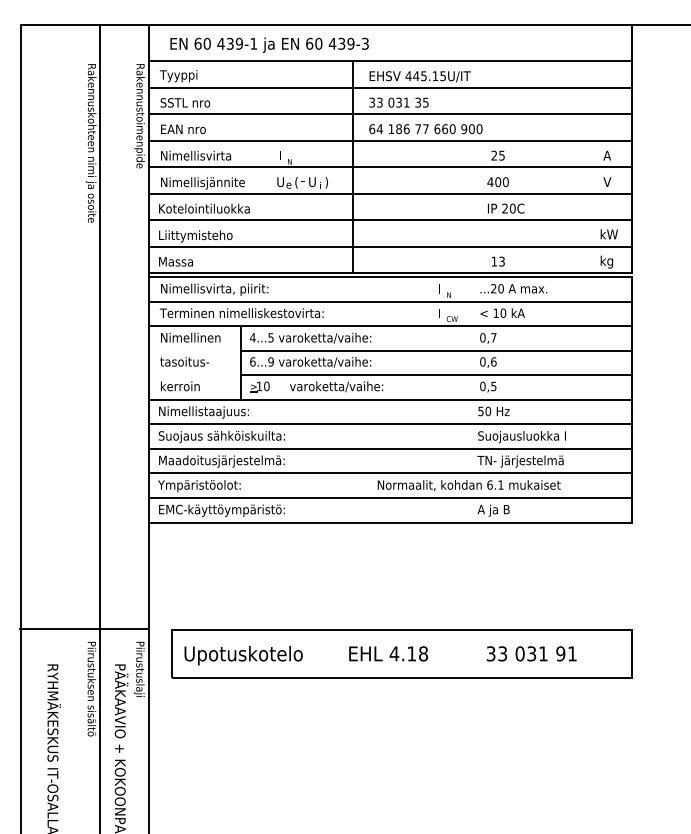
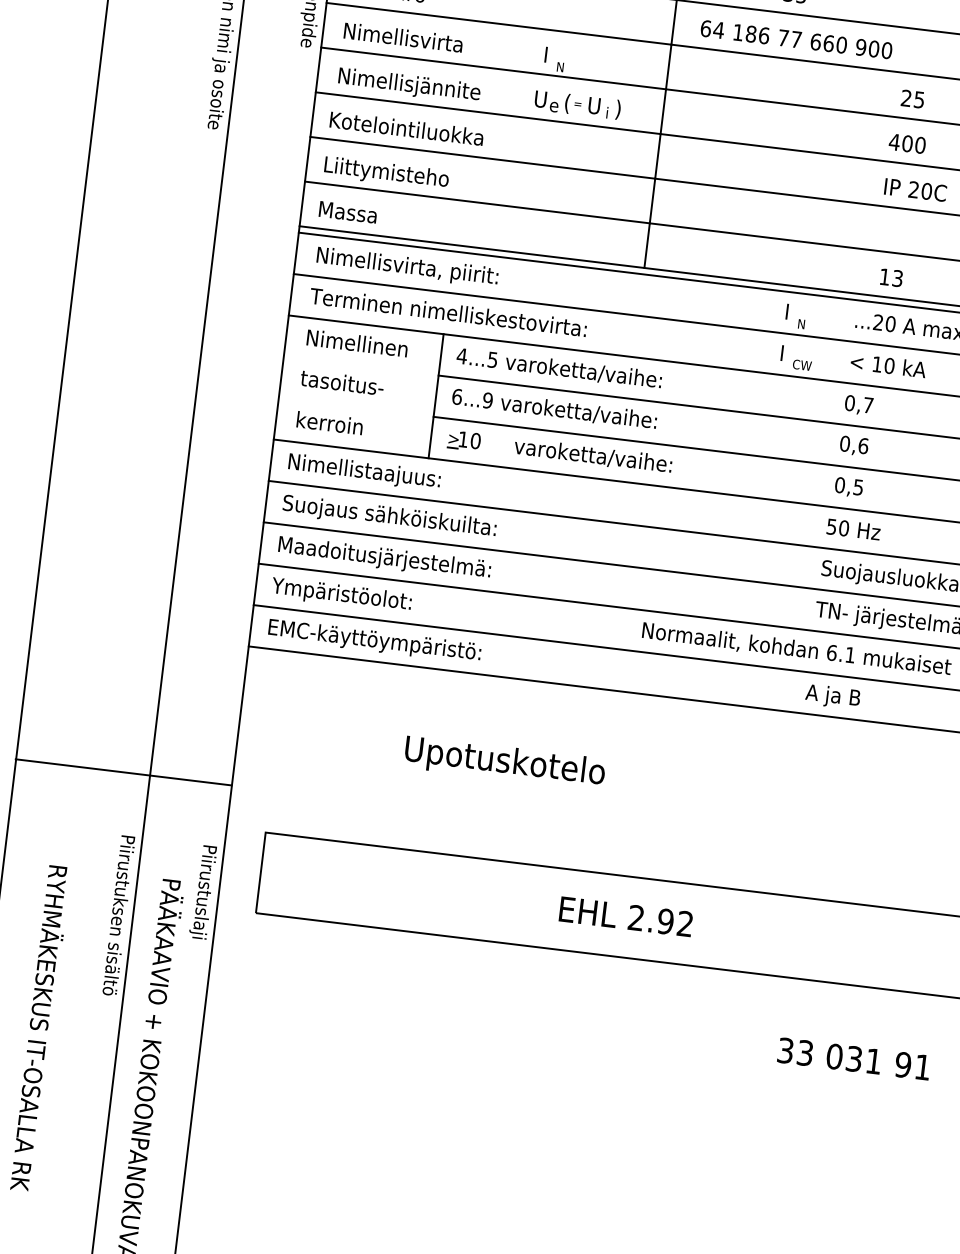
line: (84, 628) -> (123, 771), moved
text: (408, 653) -> (660, 920), 4.18 -> 2.92
text: (531, 653) -> (853, 1058), moved
text: (243, 655) -> (504, 762), moved

